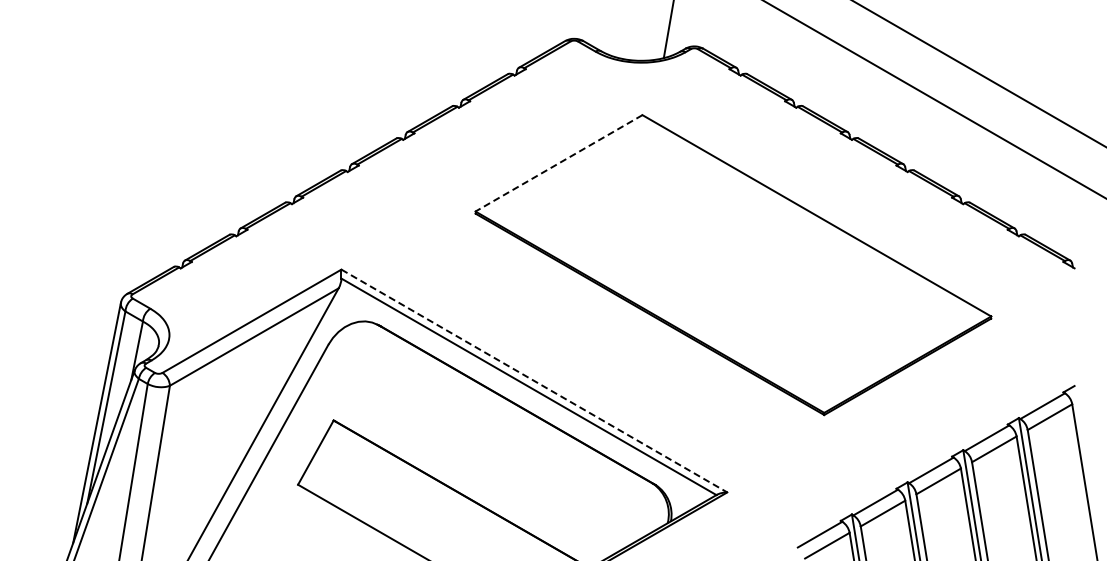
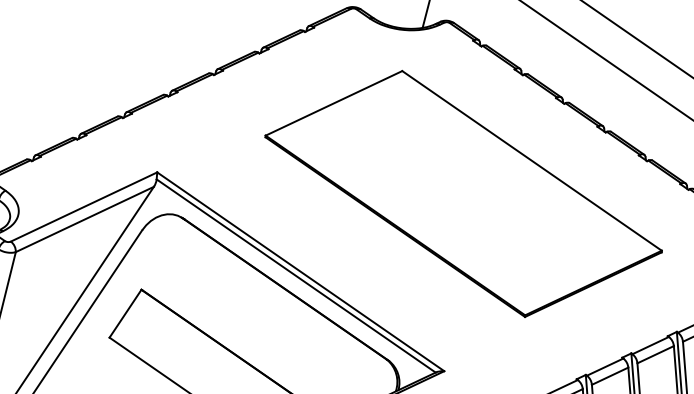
line: (558, 163) -> (333, 103), dashed -> solid
line: (534, 381) -> (300, 272), dashed -> solid

